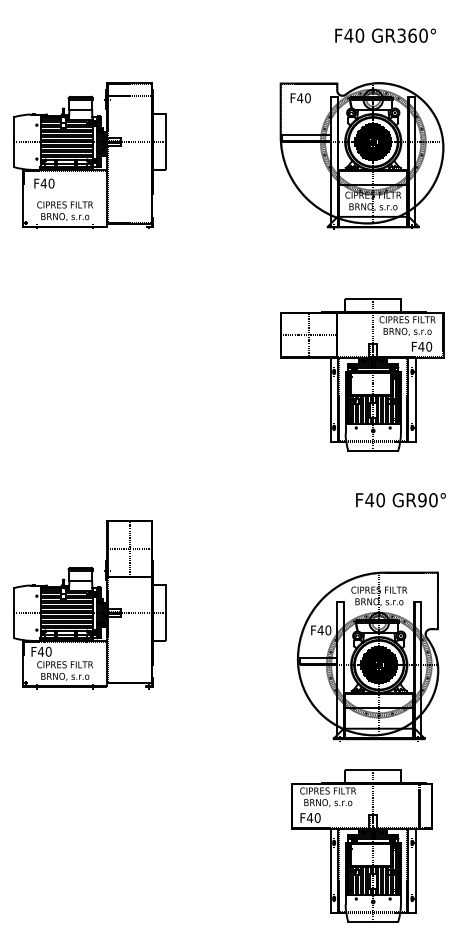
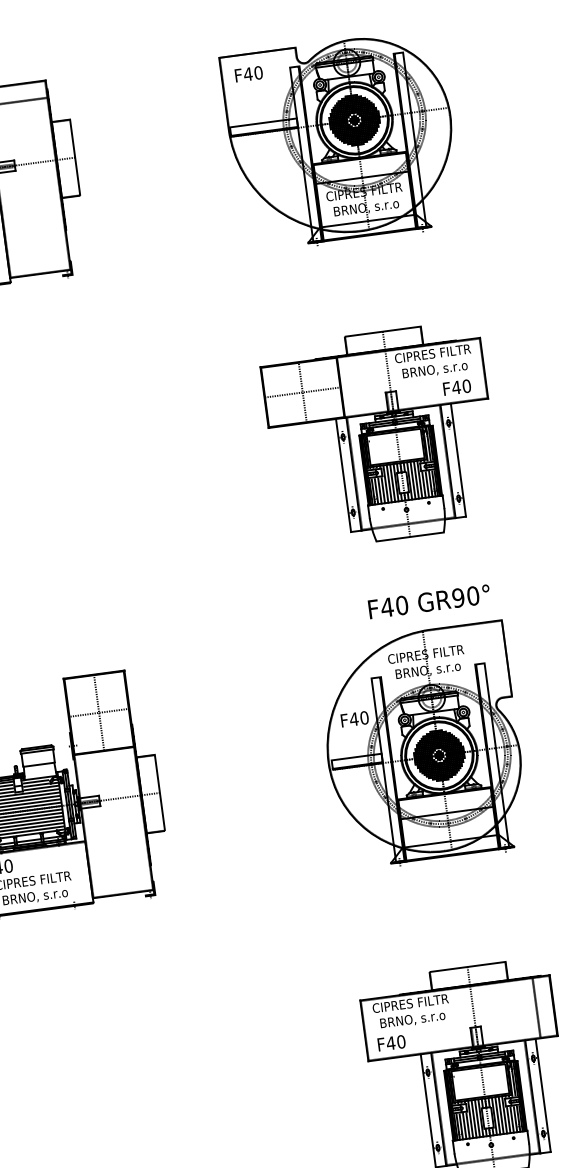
text: (400, 500) -> (428, 602), moved
part: (368, 656) -> (423, 745), moved

